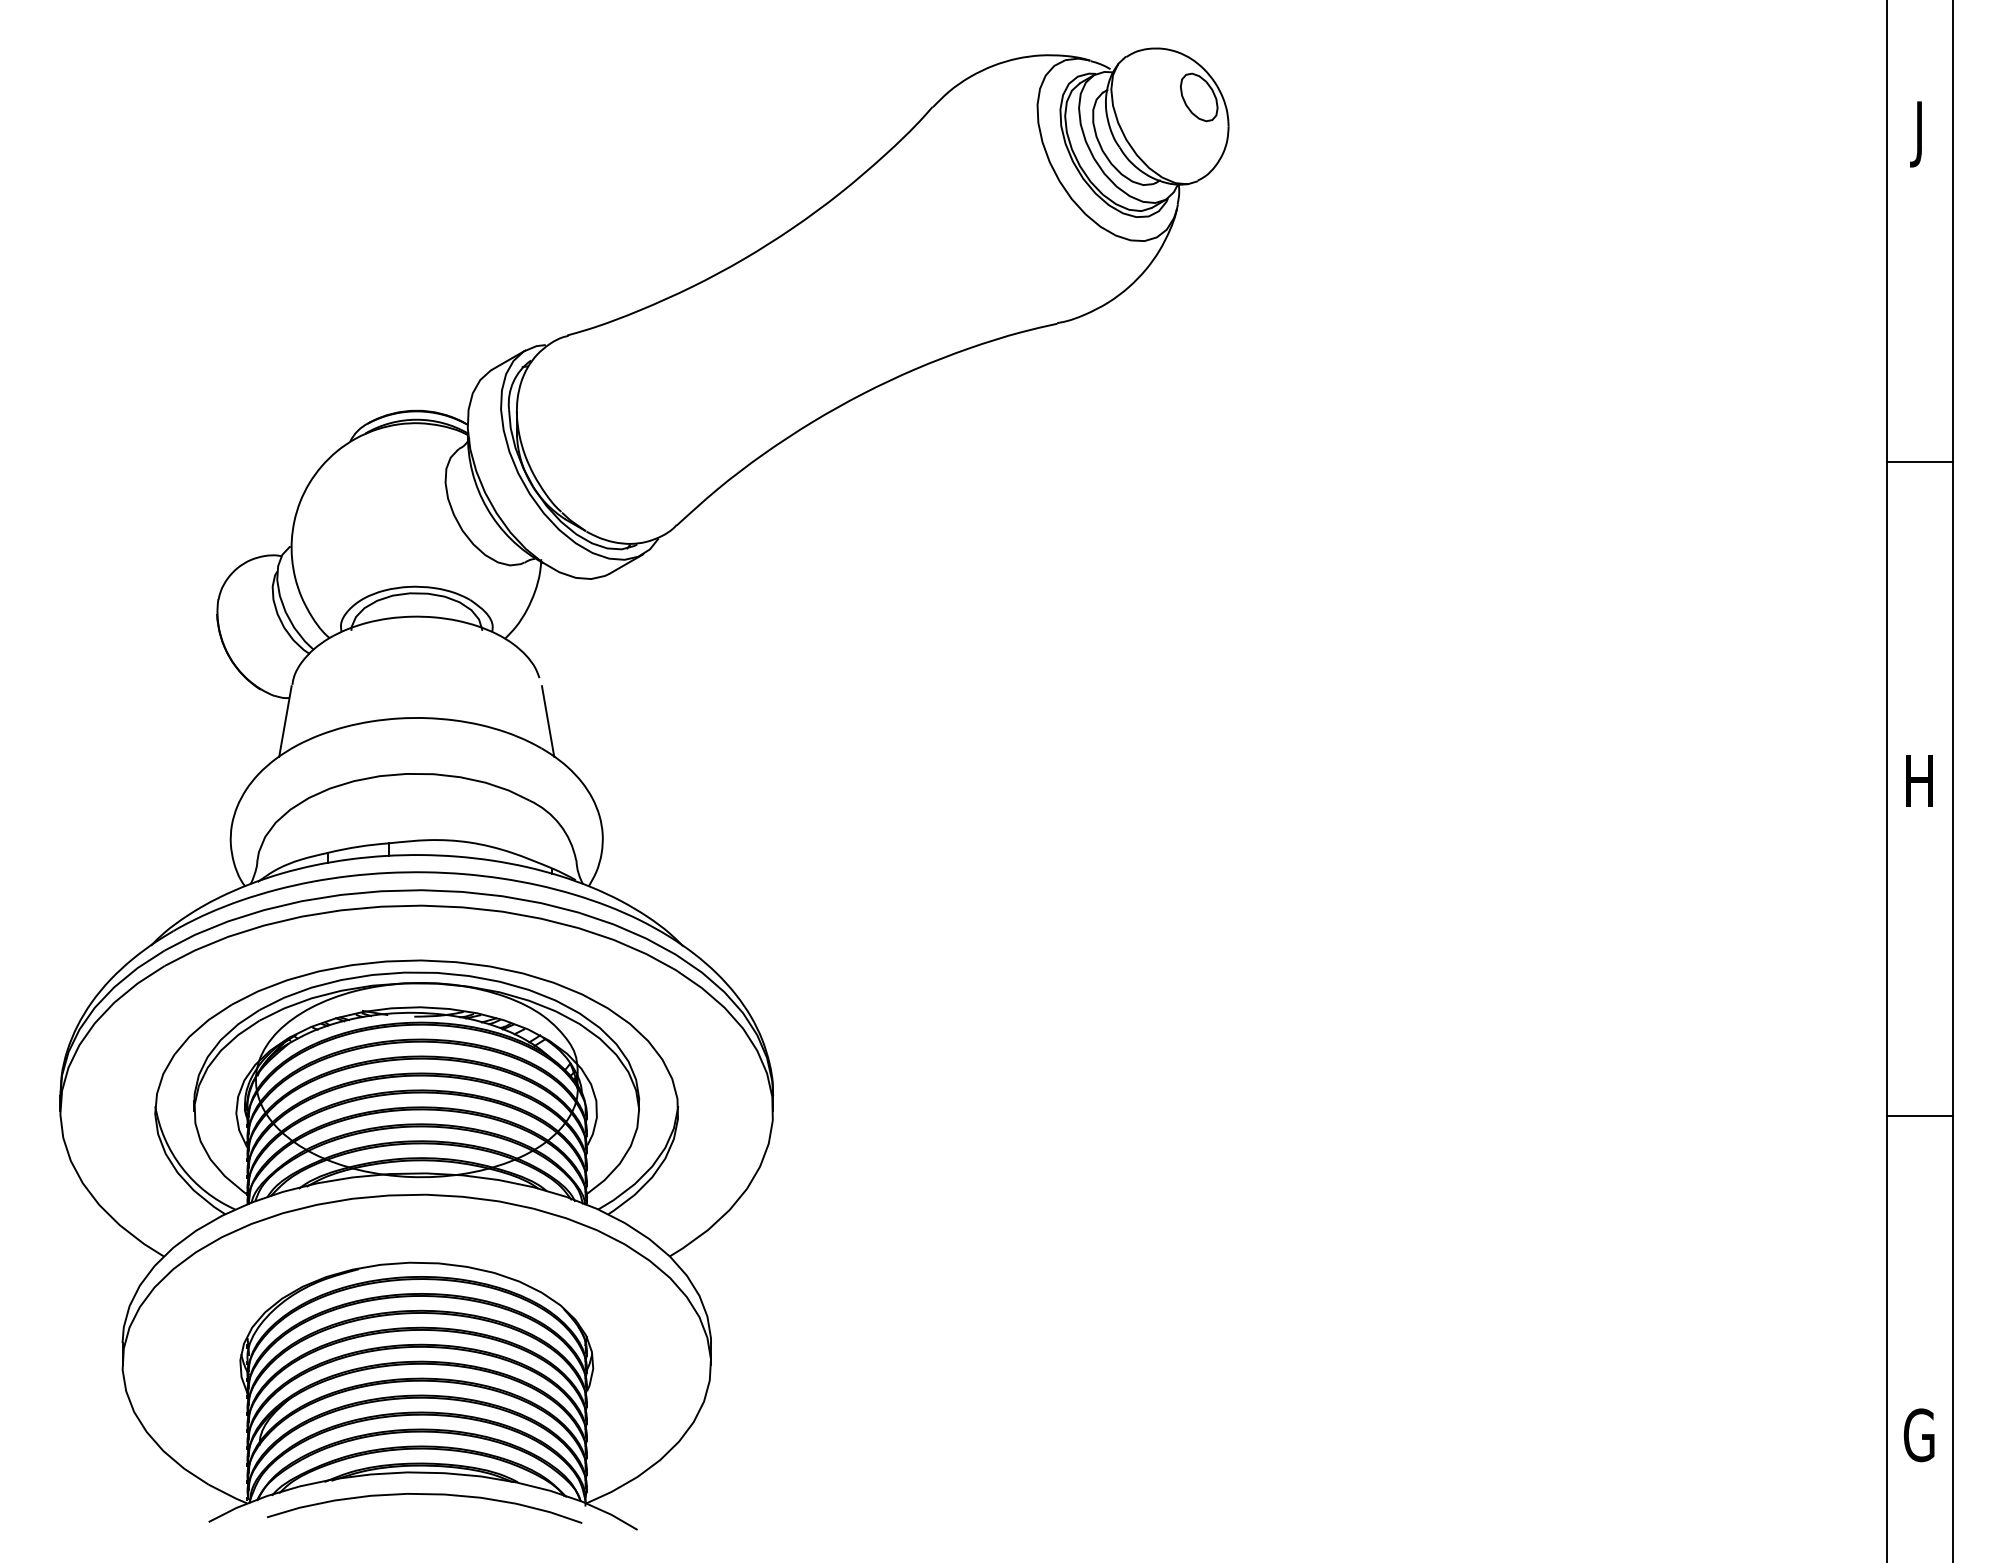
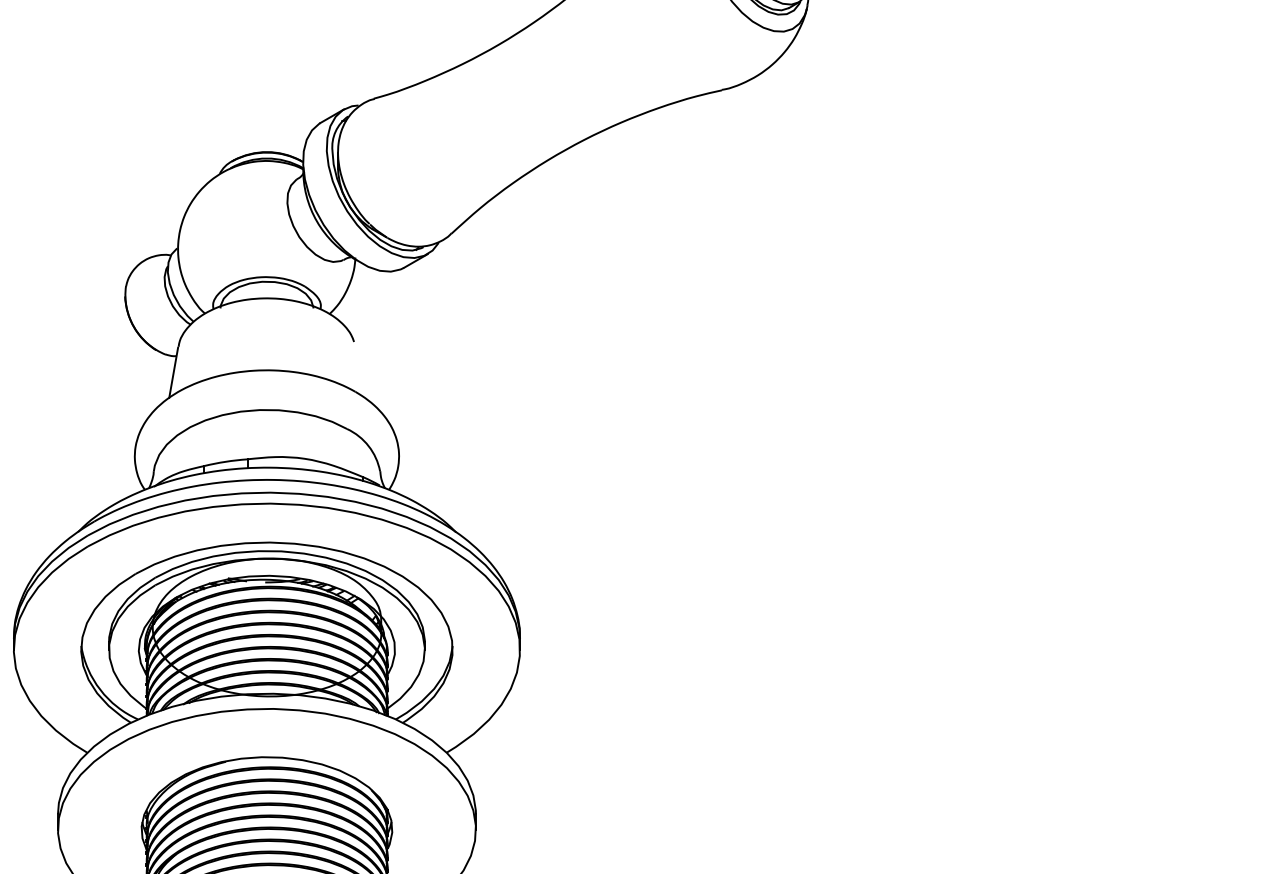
line: (547, 721) -> (359, 372), removed

